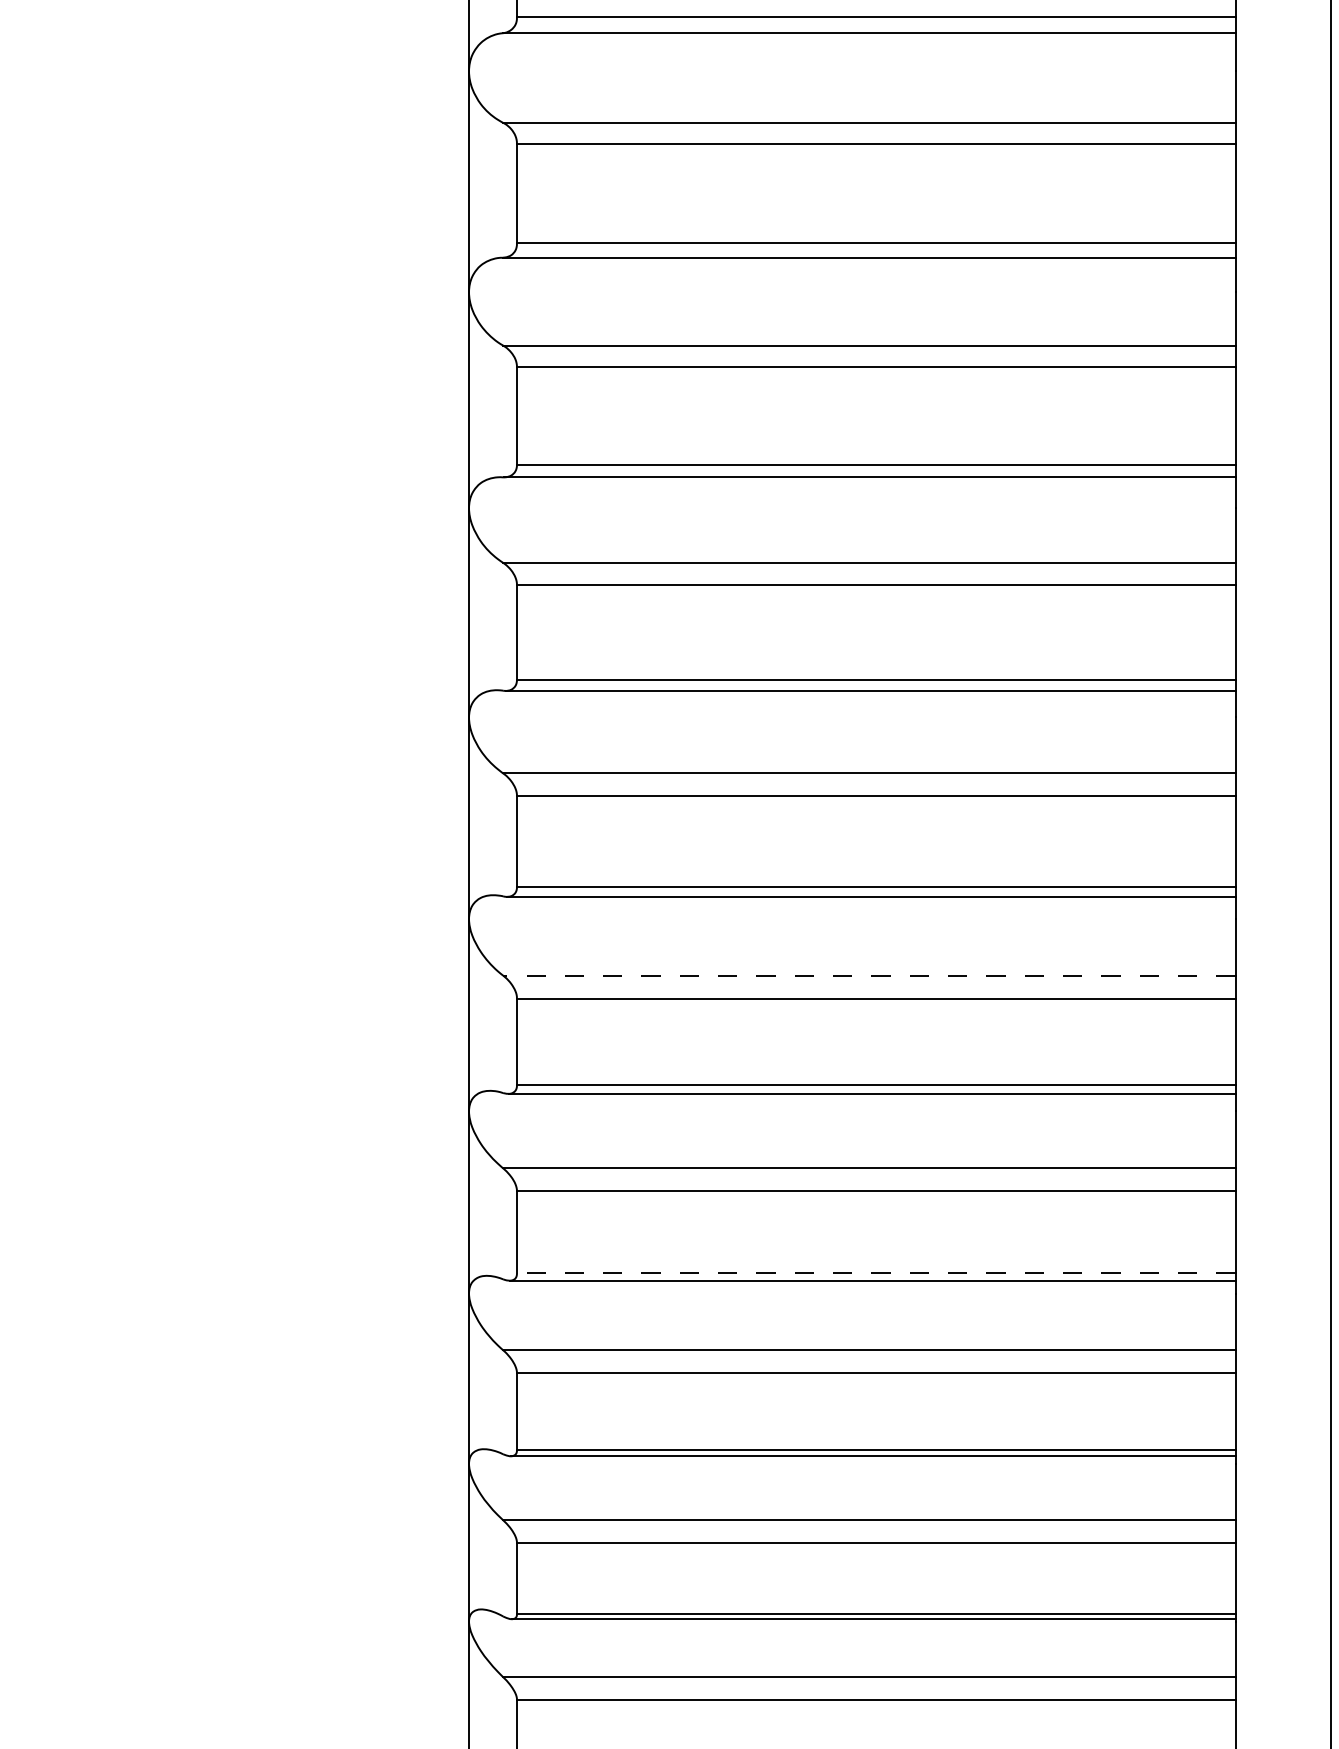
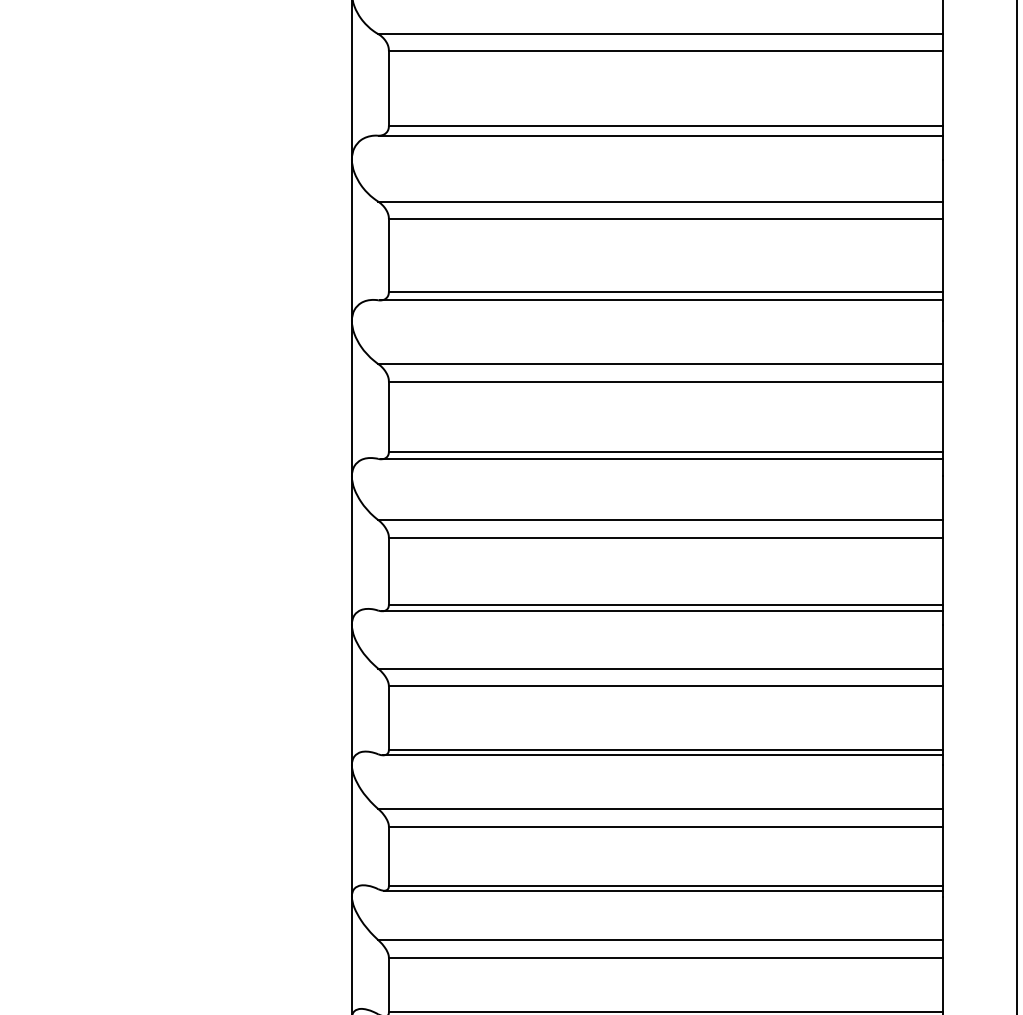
line: (868, 975) -> (660, 519), dashed -> solid
line: (875, 1273) -> (665, 749), dashed -> solid

